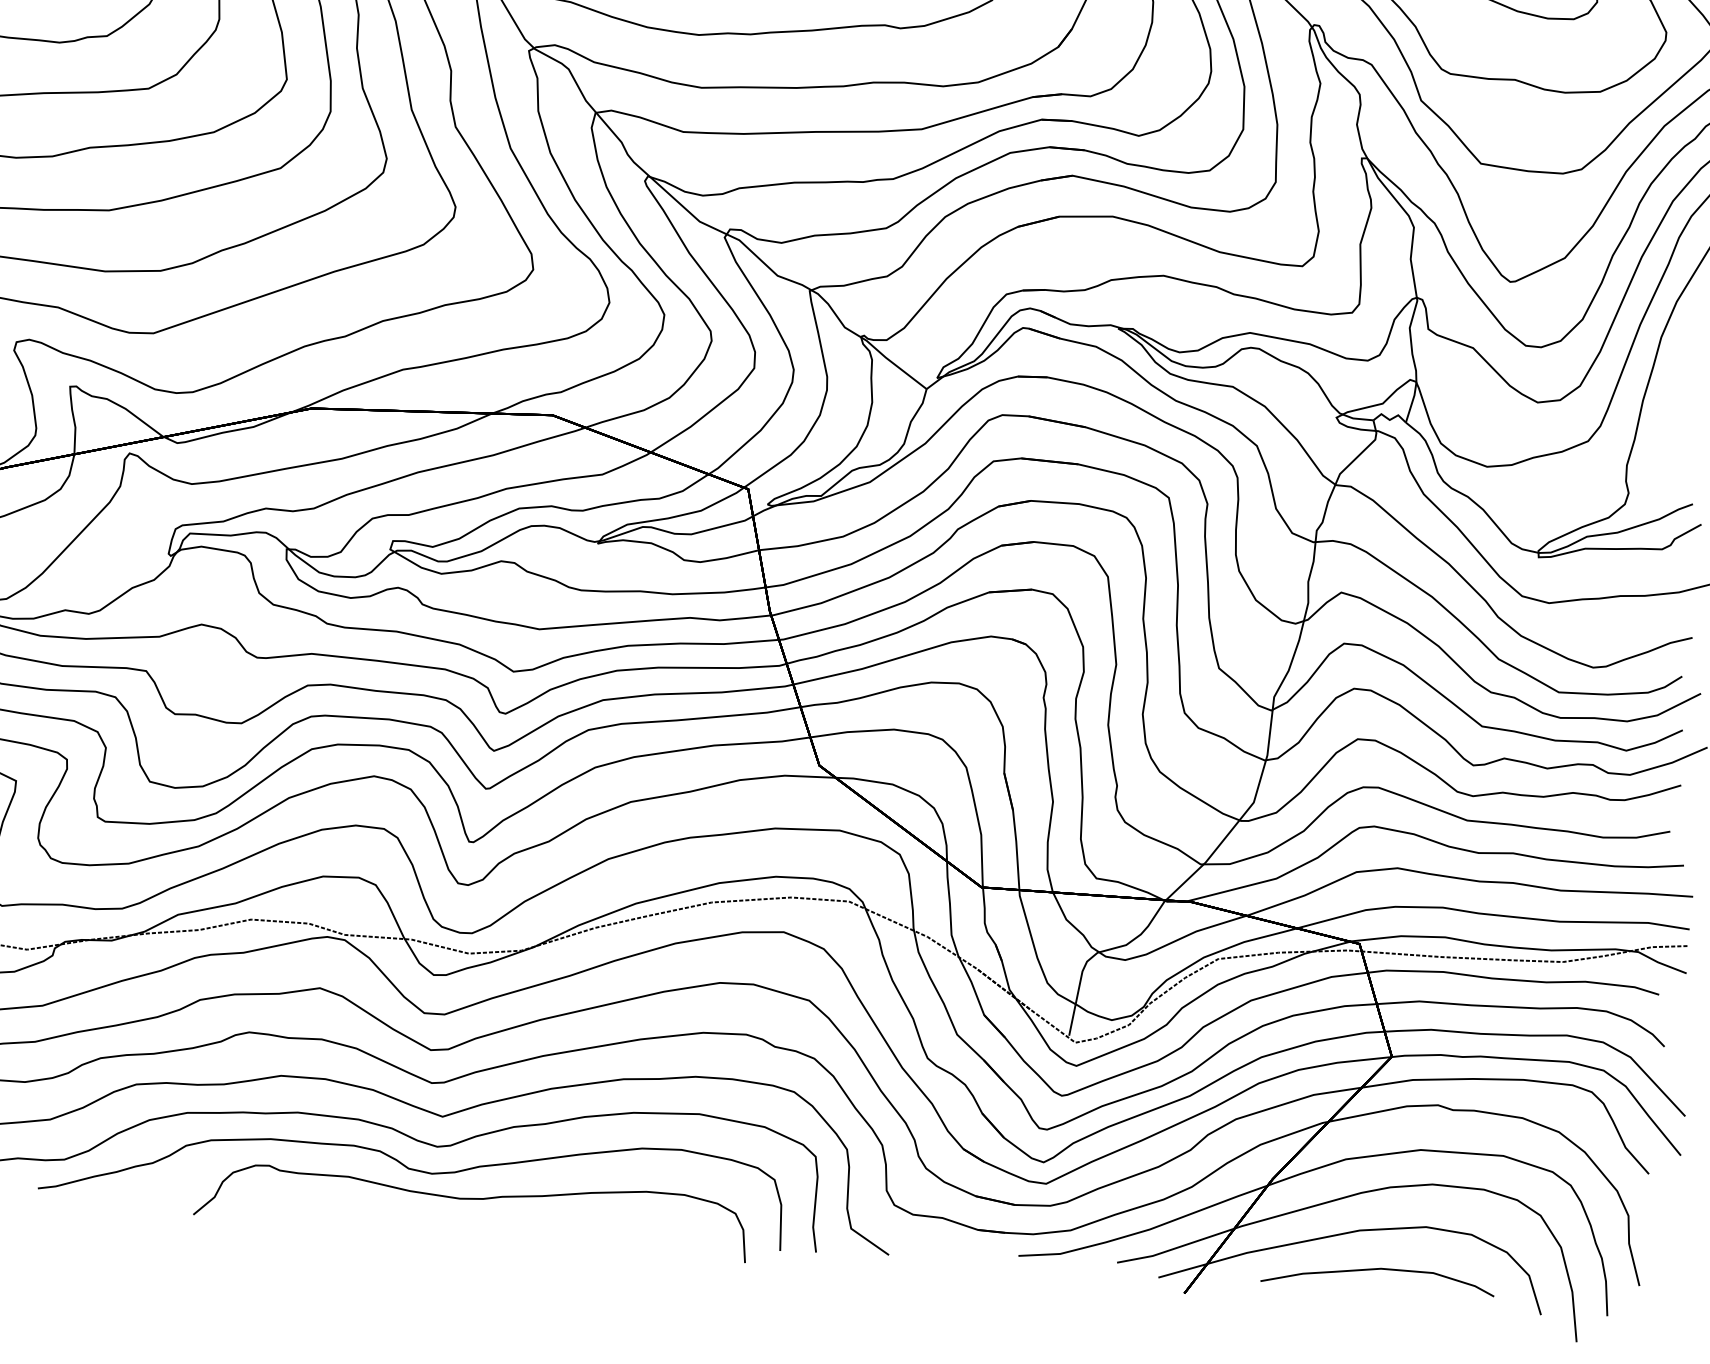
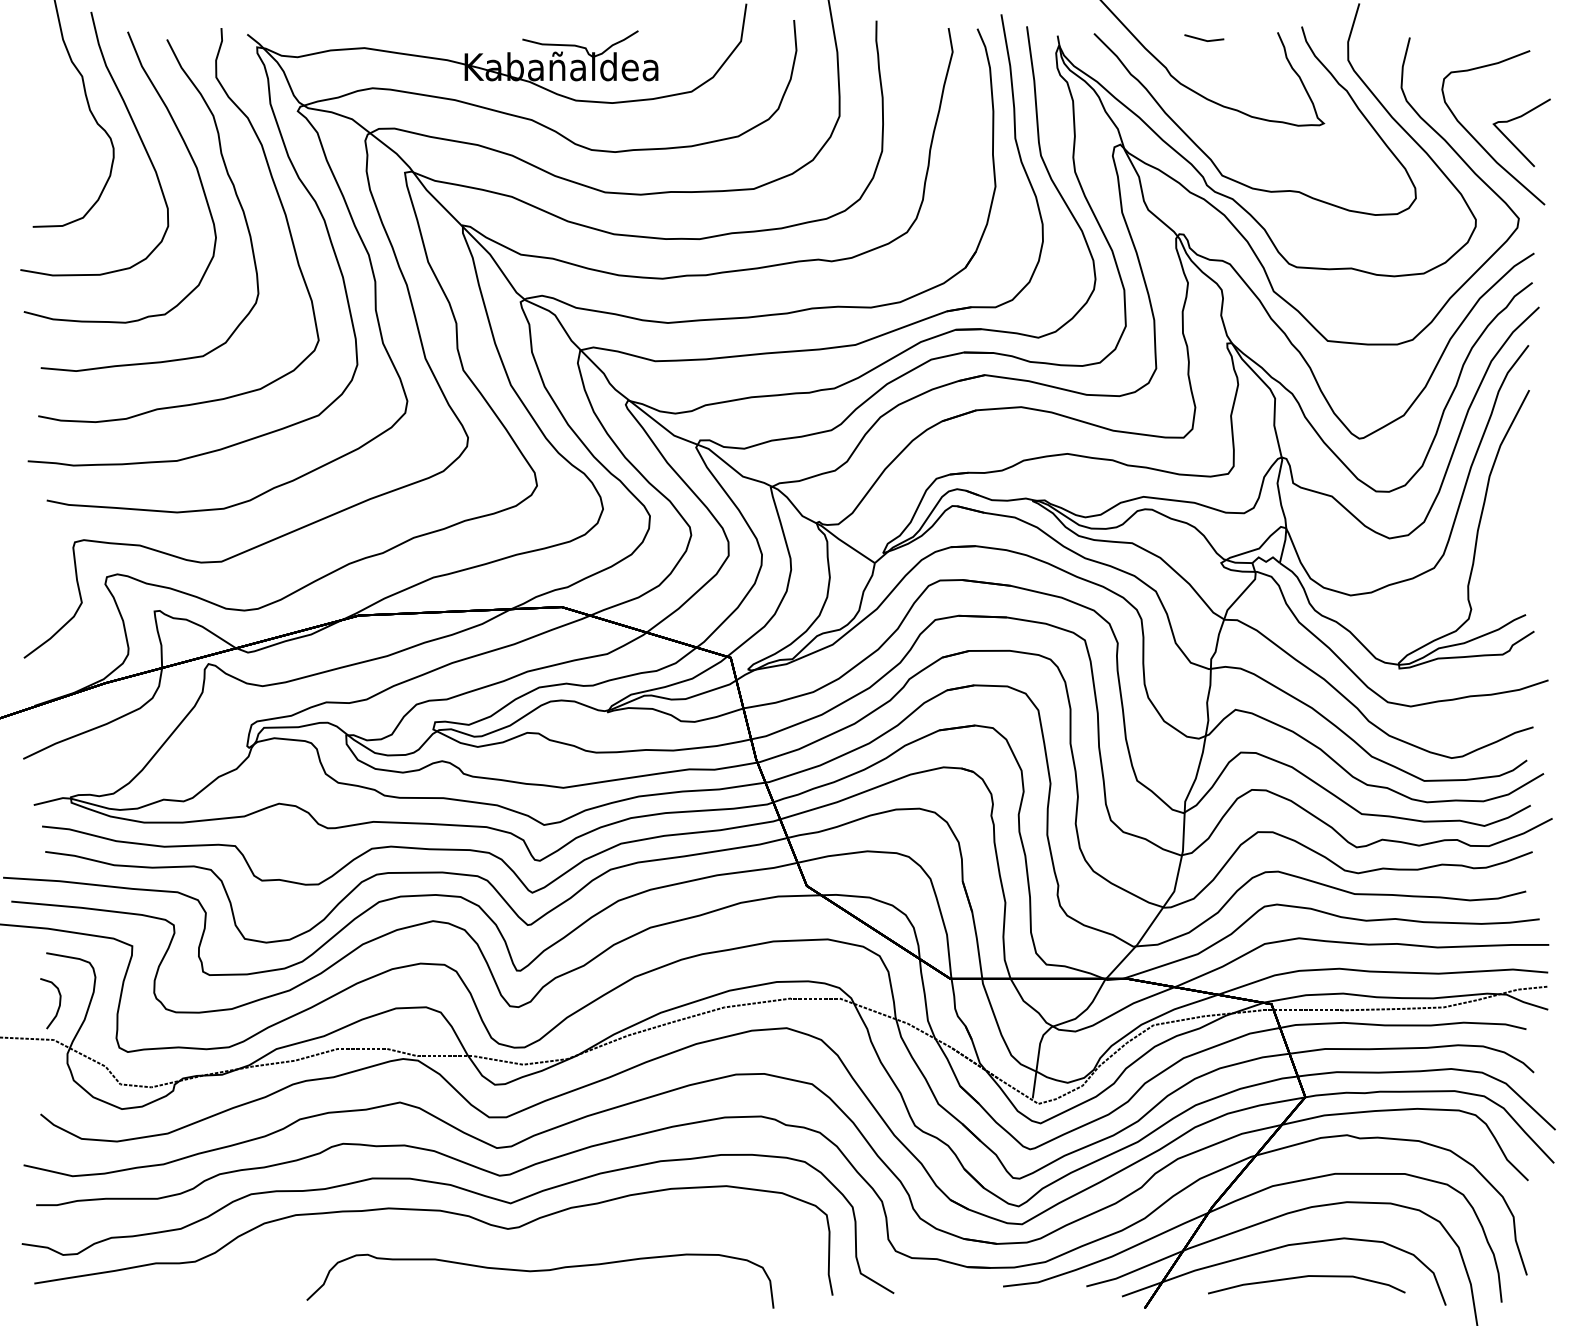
curve: (412, 1170) -> (488, 1250), removed

